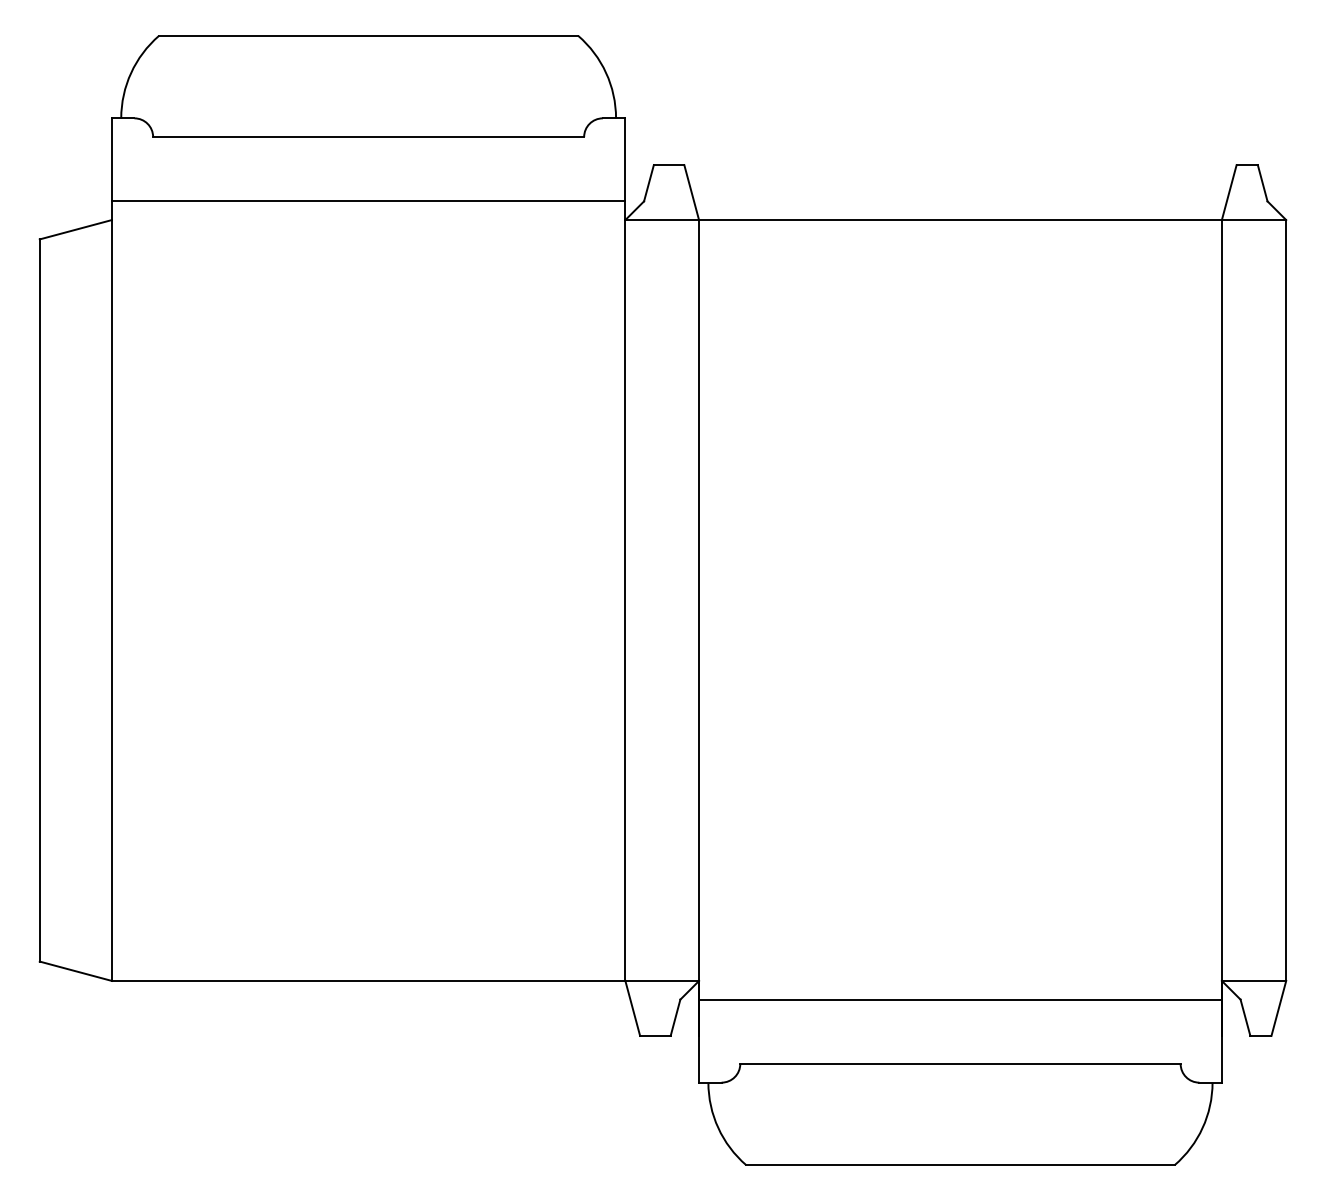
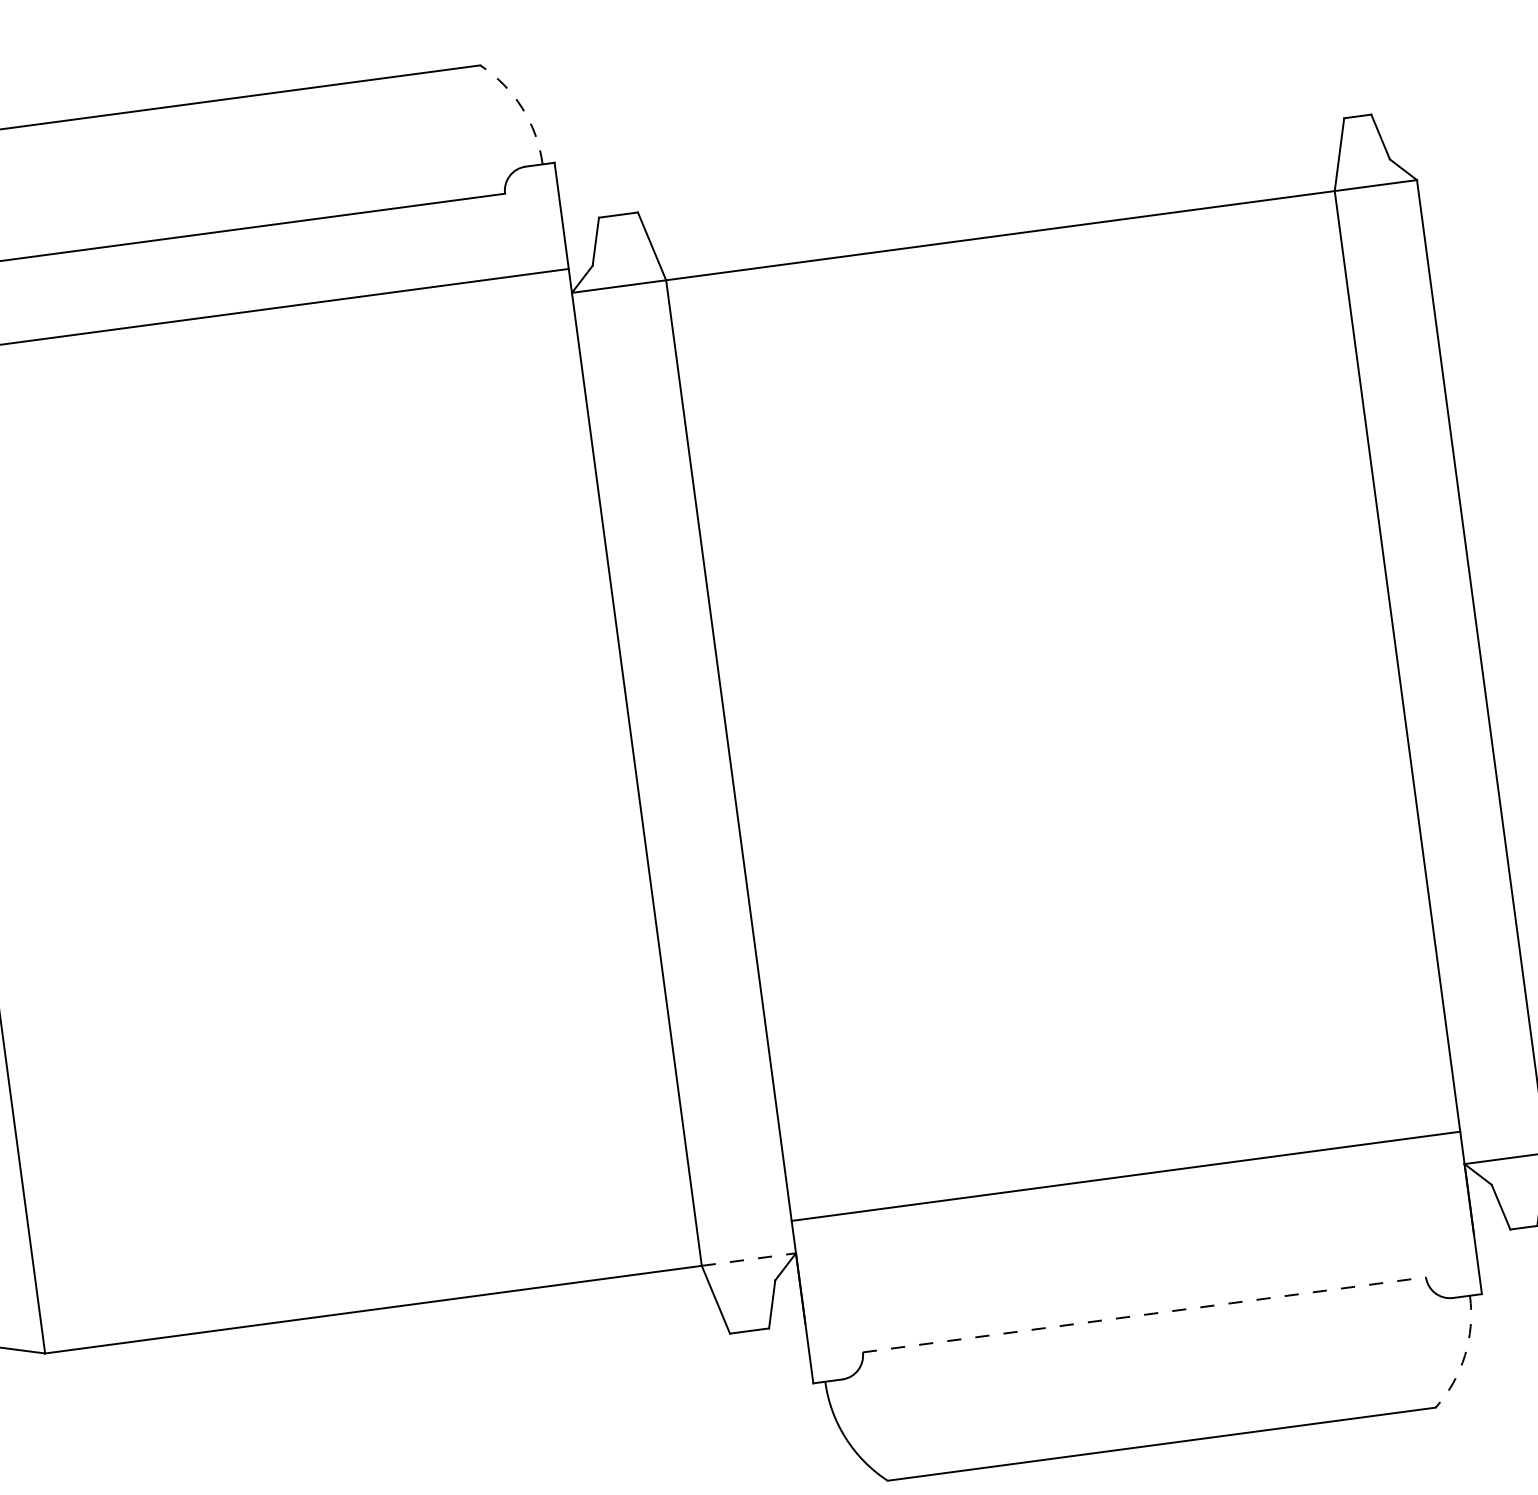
arc: (606, 73) -> (522, 108), solid -> dashed
line: (662, 980) -> (749, 1258), solid -> dashed
line: (960, 999) -> (1125, 1176), moved
line: (960, 1063) -> (1144, 1314), solid -> dashed
arc: (1202, 1128) -> (1464, 1356), solid -> dashed

